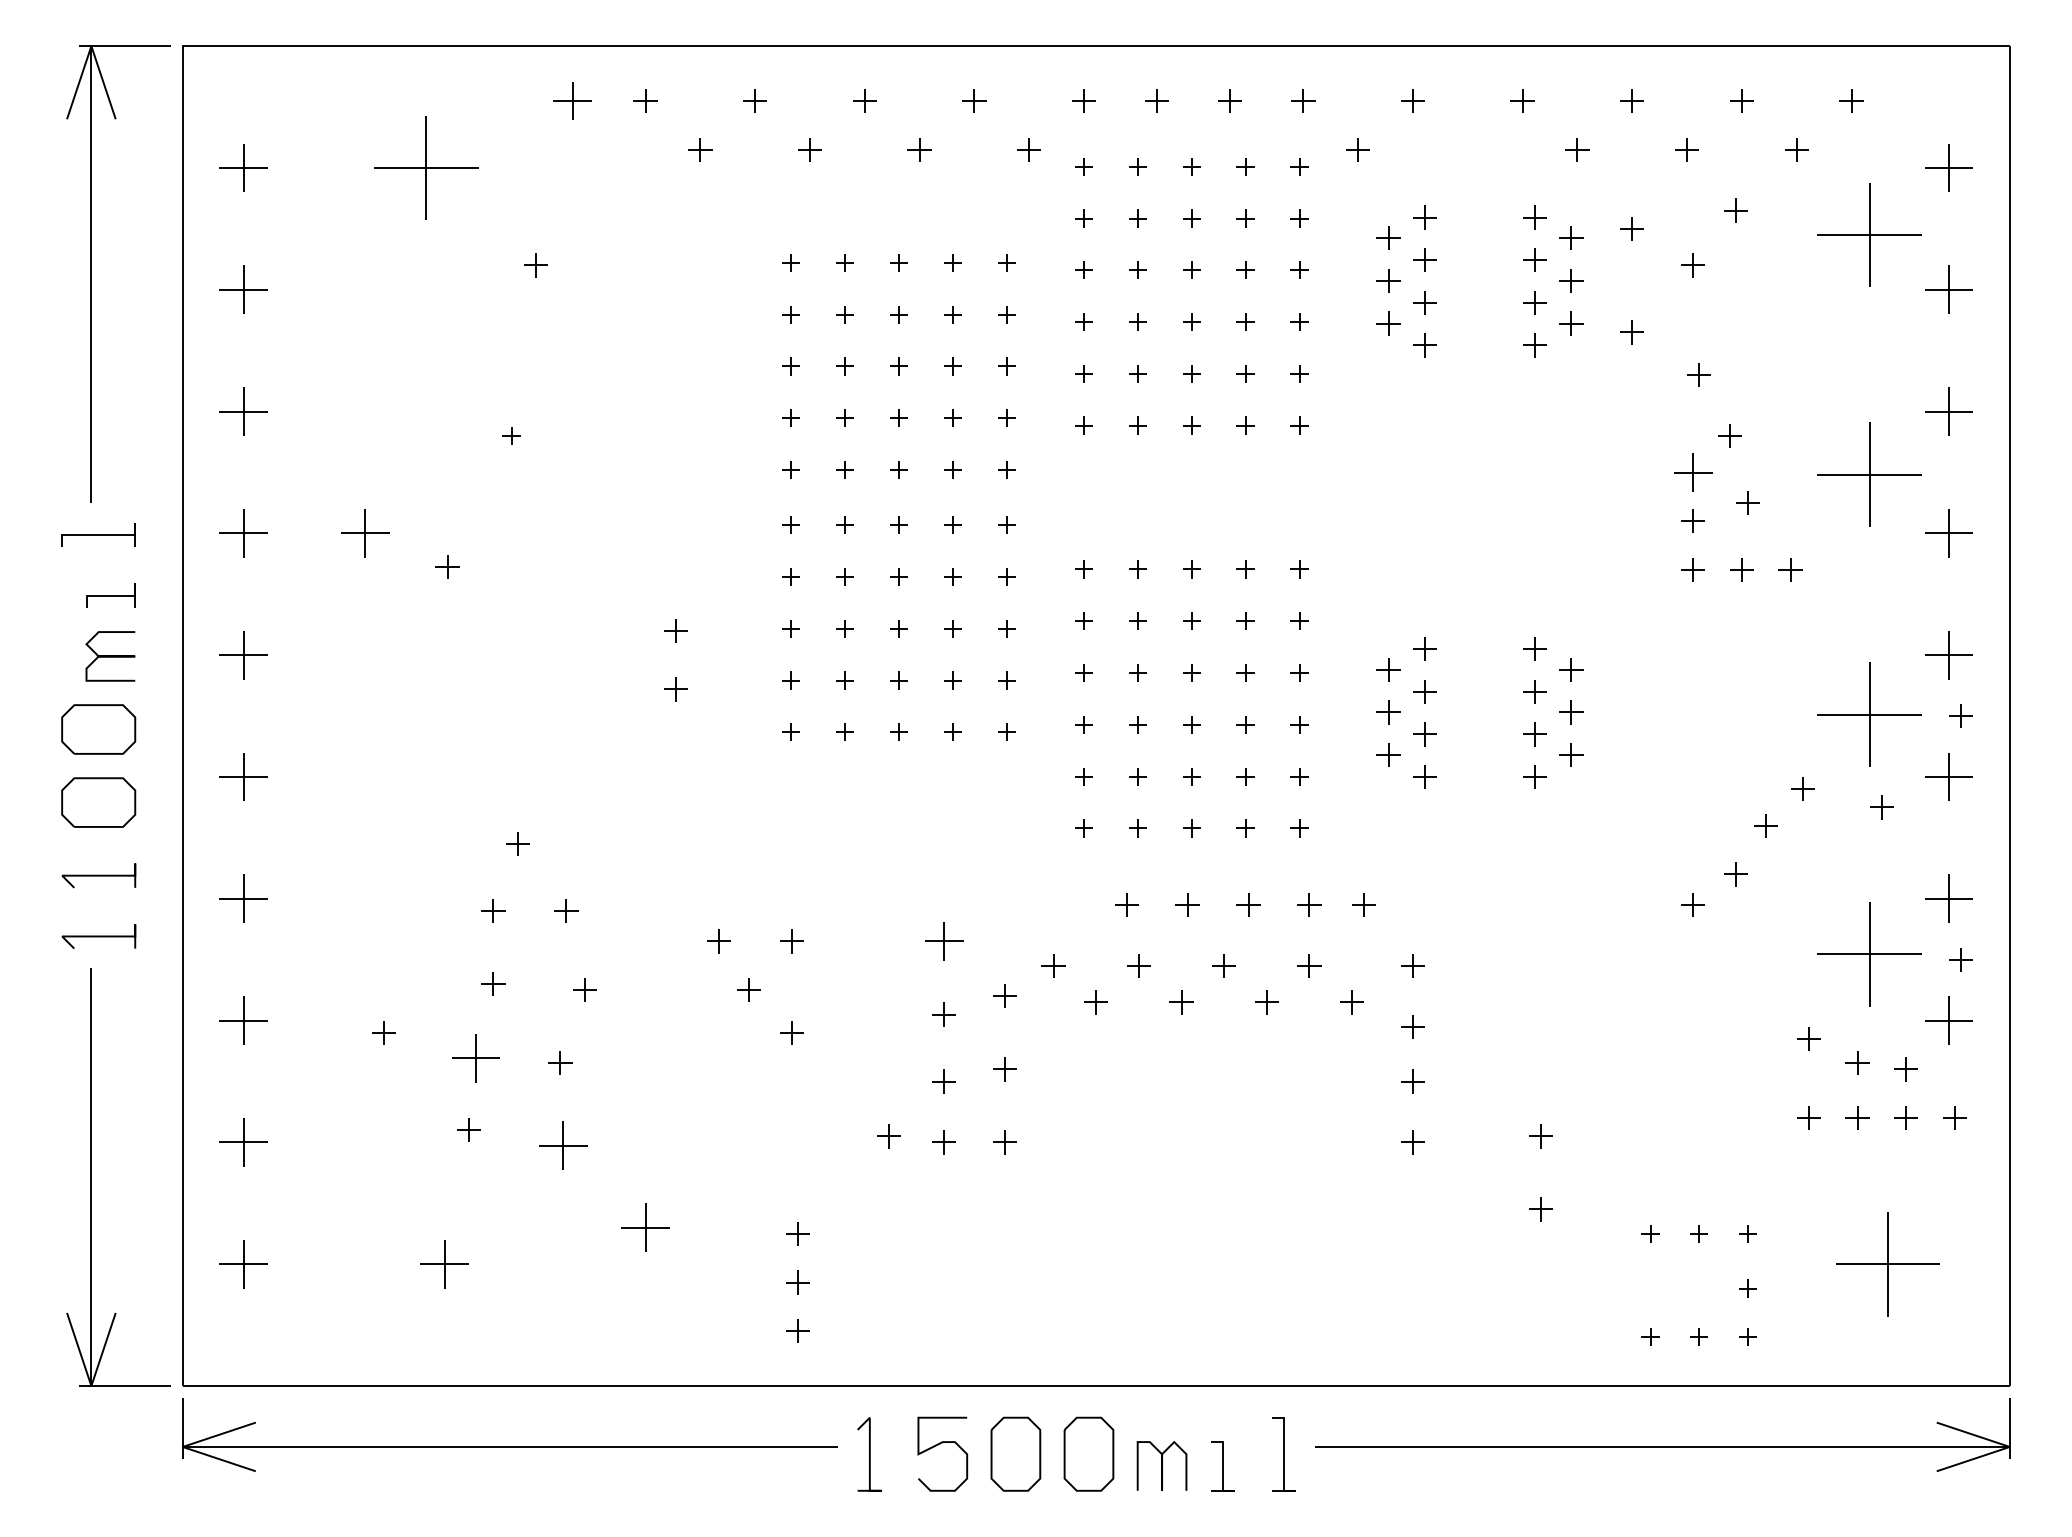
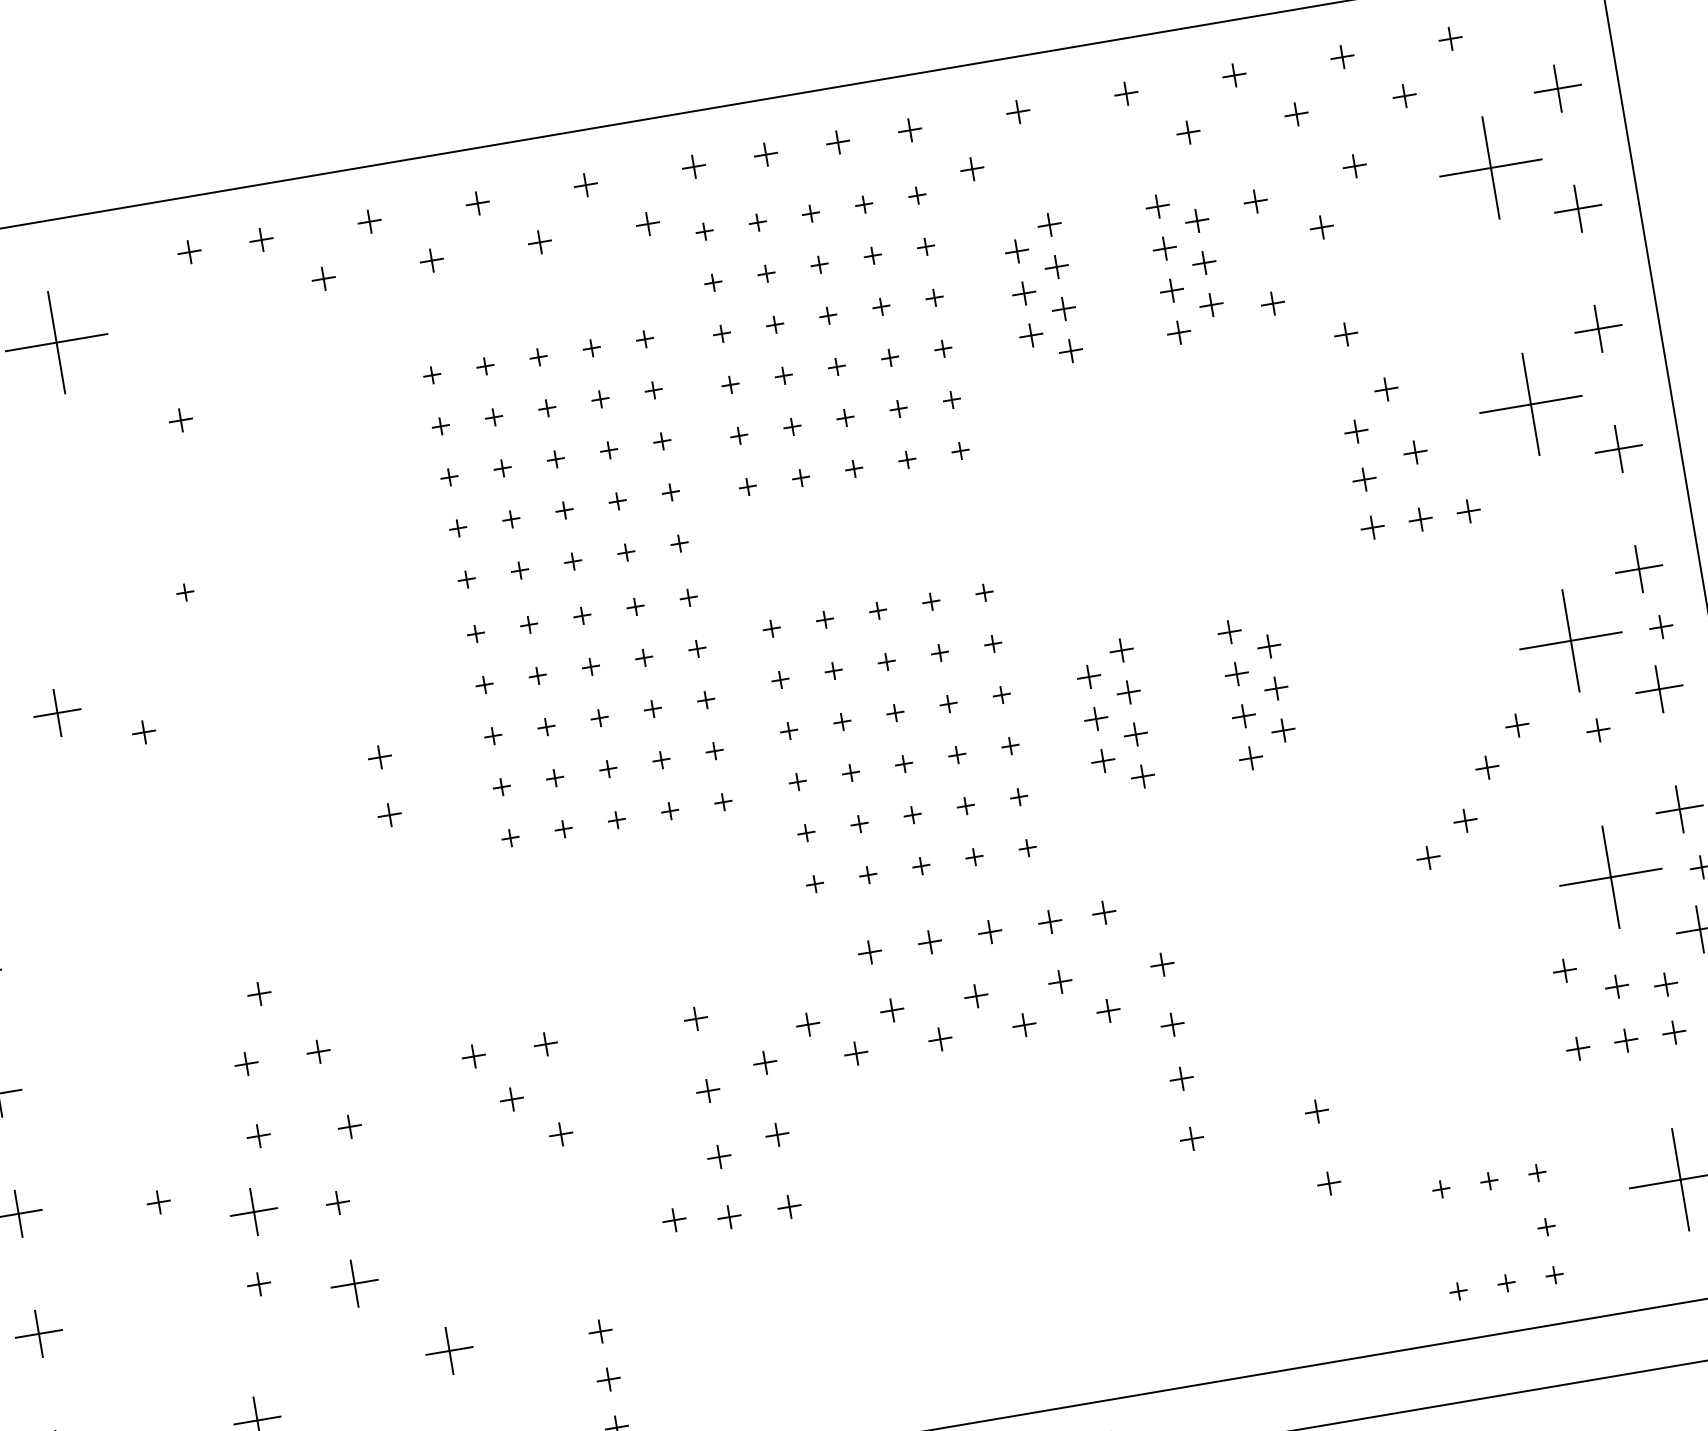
part: (572, 100) -> (189, 251), size x0.62
part: (1692, 472) -> (1355, 431), size x0.62
part: (943, 941) -> (695, 1019), size x0.62

